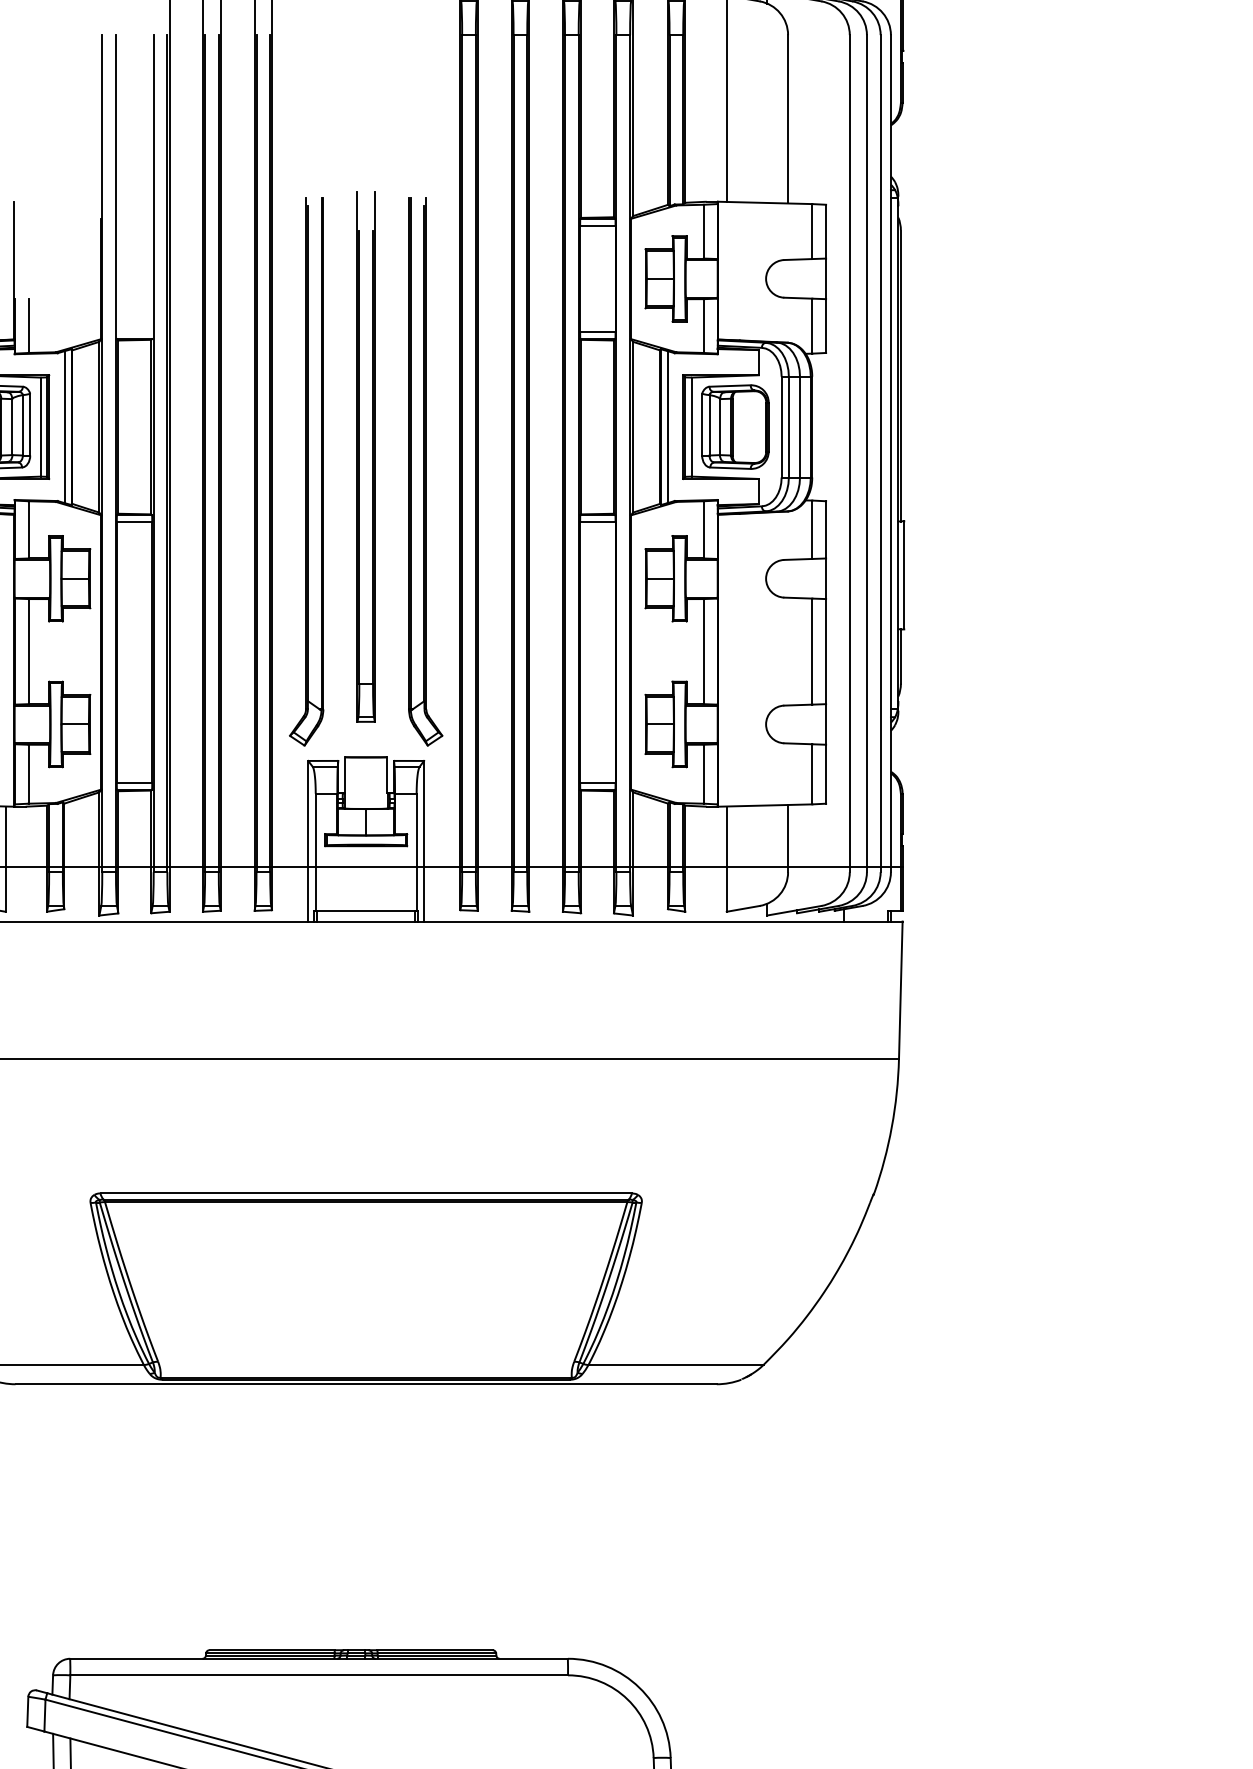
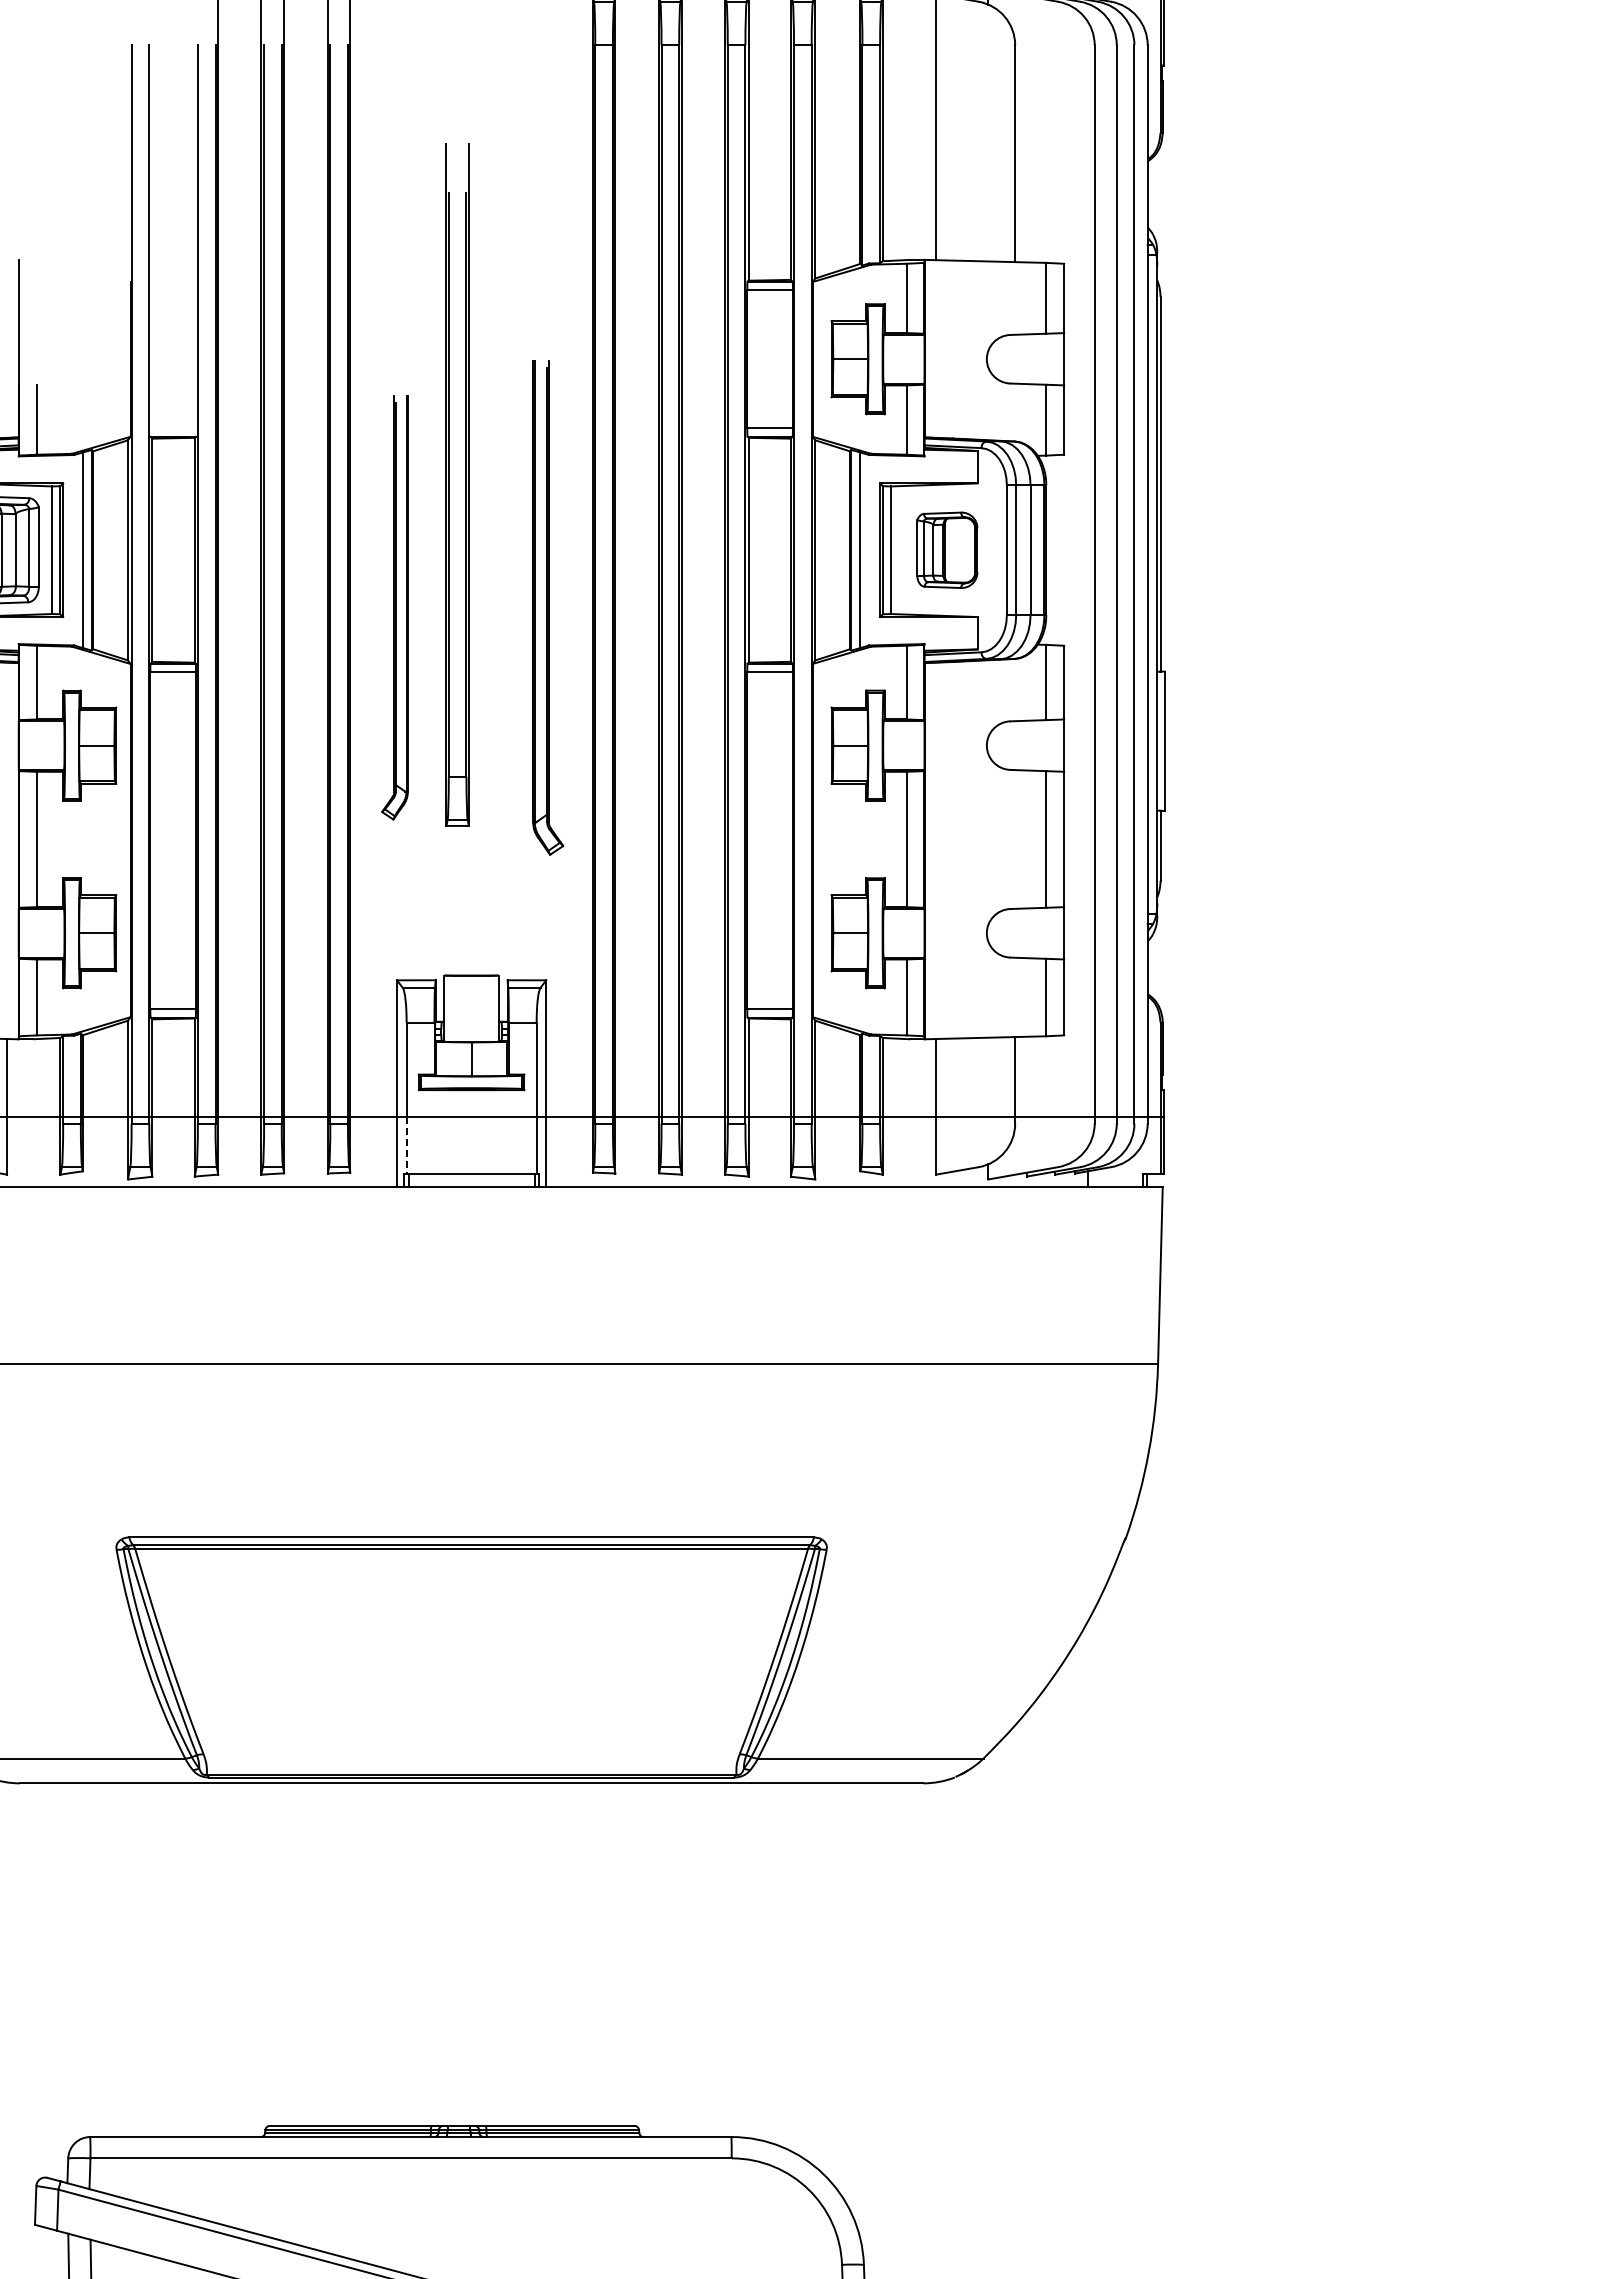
part: (735, 427) -> (947, 550), size x0.7
part: (359, 456) -> (449, 484), moved
part: (306, 471) -> (394, 607), size x0.6
part: (425, 471) -> (547, 607), size x0.7
line: (315, 889) -> (406, 1145), solid -> dashed

